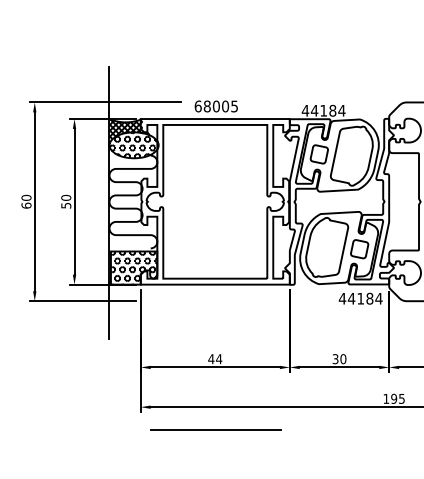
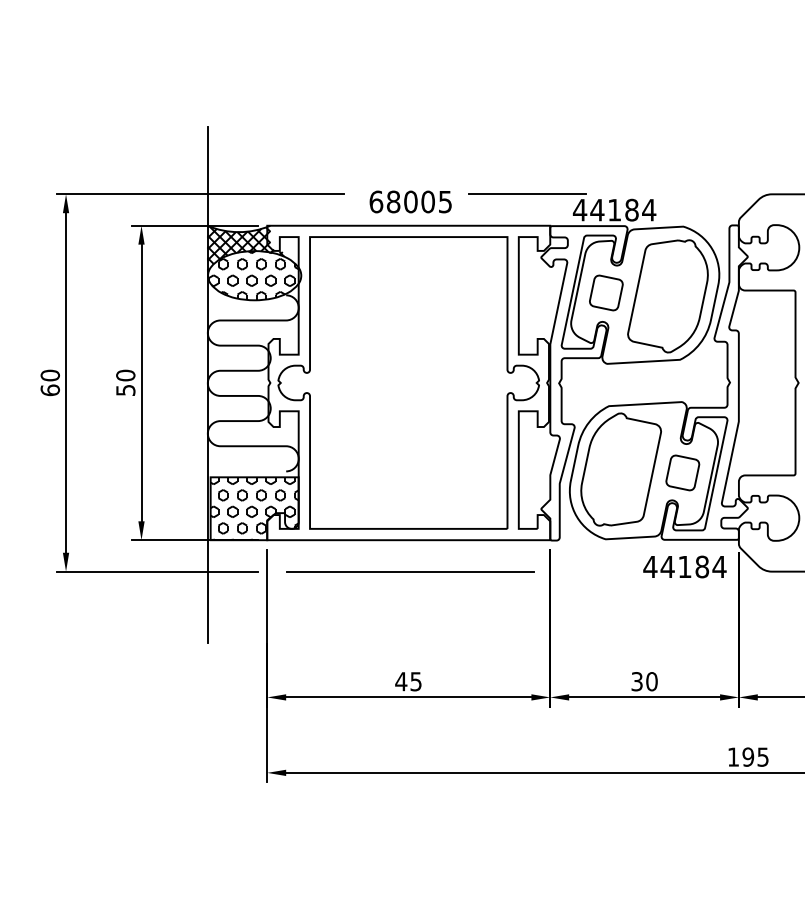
line: (277, 102) -> (526, 194), added
text: (219, 359) -> (416, 682), 44 -> 45
line: (215, 429) -> (409, 570), moved

